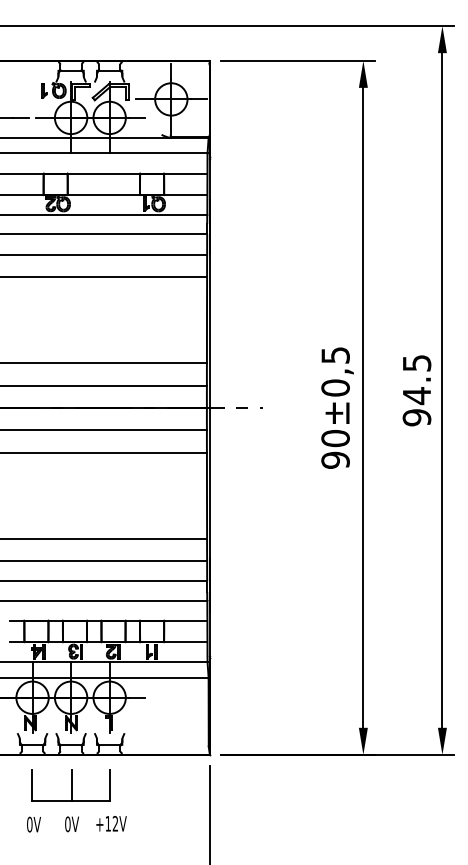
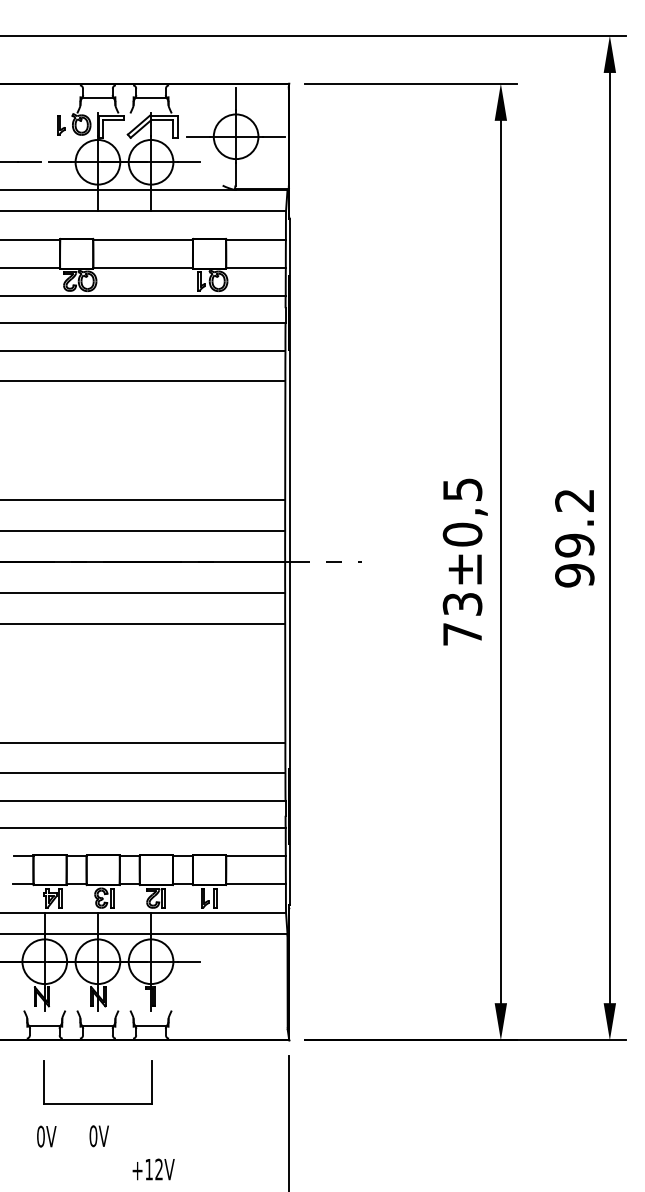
text: (416, 379) -> (574, 523), 94.5 -> 99.2
text: (335, 449) -> (462, 619), 90±0,5 -> 73±0,5
line: (71, 784) -> (98, 1081), removed
text: (111, 823) -> (153, 1169), moved

